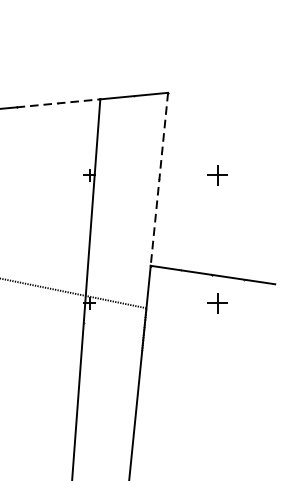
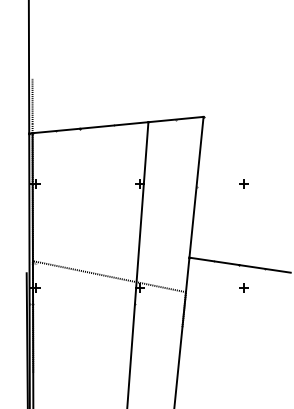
line: (58, 103) -> (114, 125), dashed -> solid
part: (217, 174) -> (243, 183), size x0.62
line: (159, 179) -> (196, 187), dashed -> solid
part: (217, 302) -> (243, 287), size x0.62

